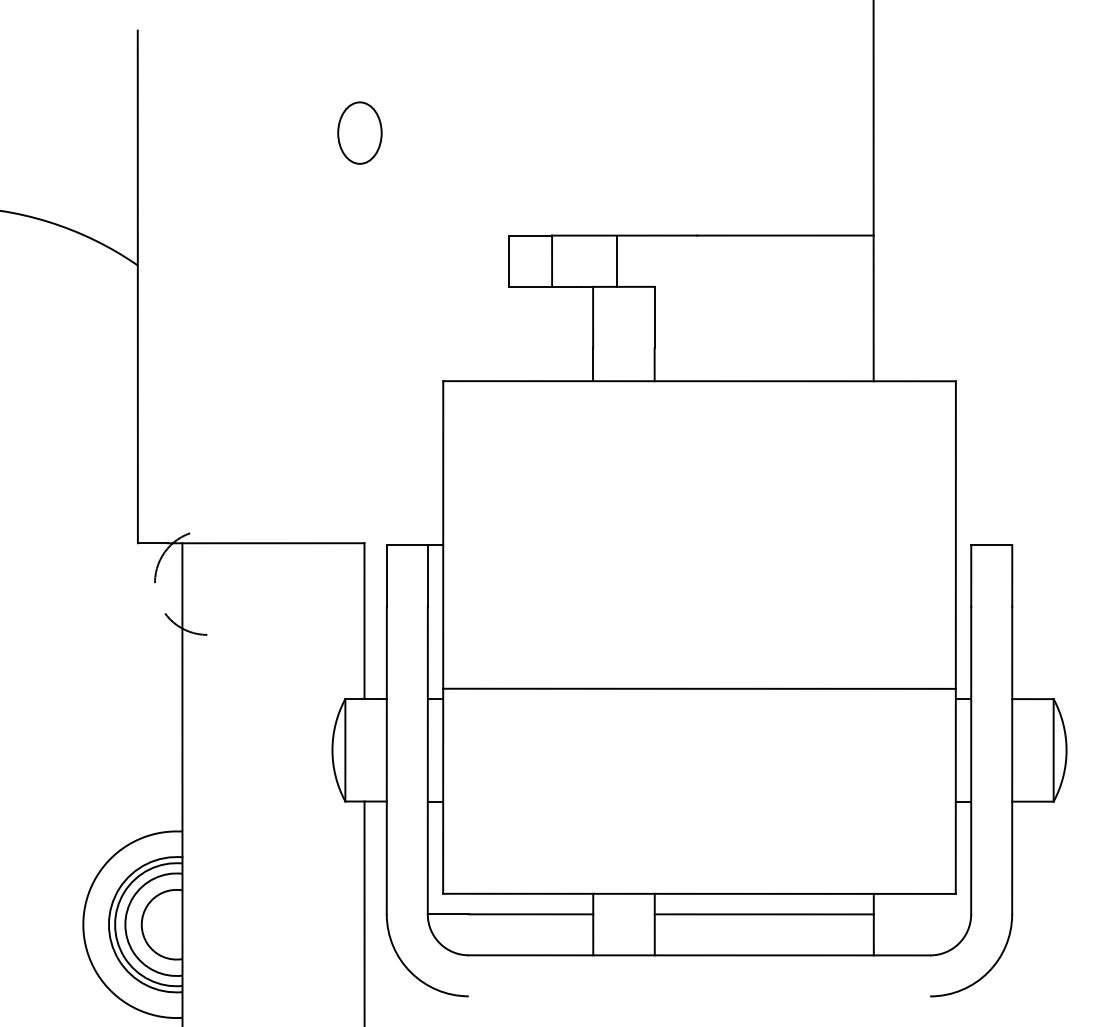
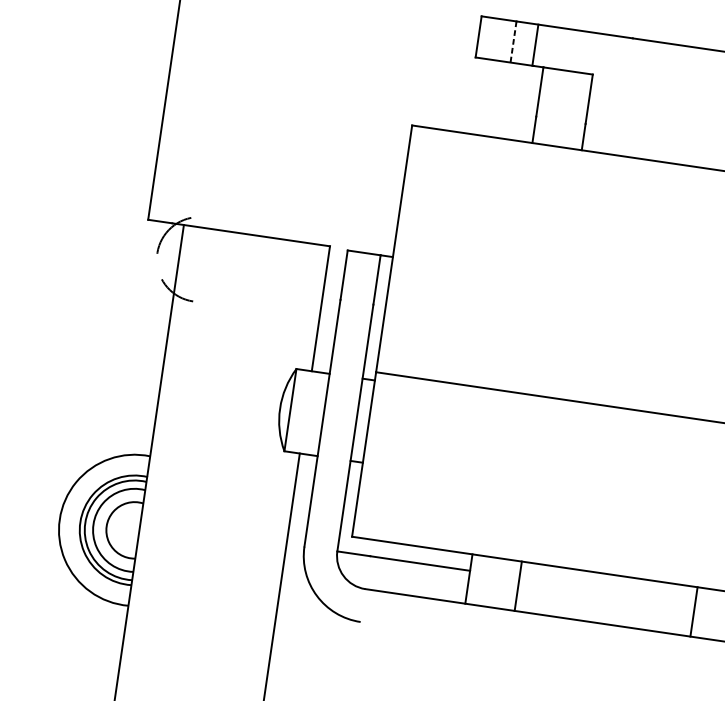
line: (617, 260) -> (535, 44), moved
line: (552, 261) -> (513, 42), solid -> dashed
line: (763, 914) -> (606, 590), removed

